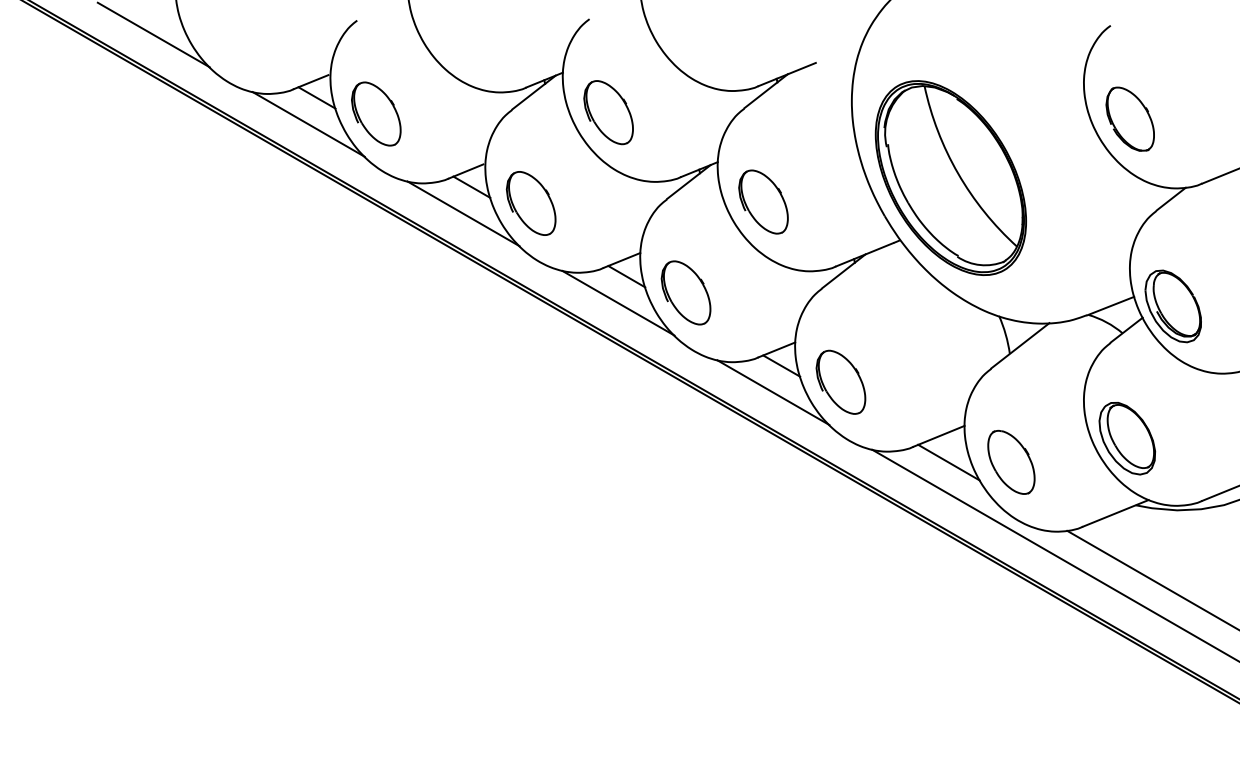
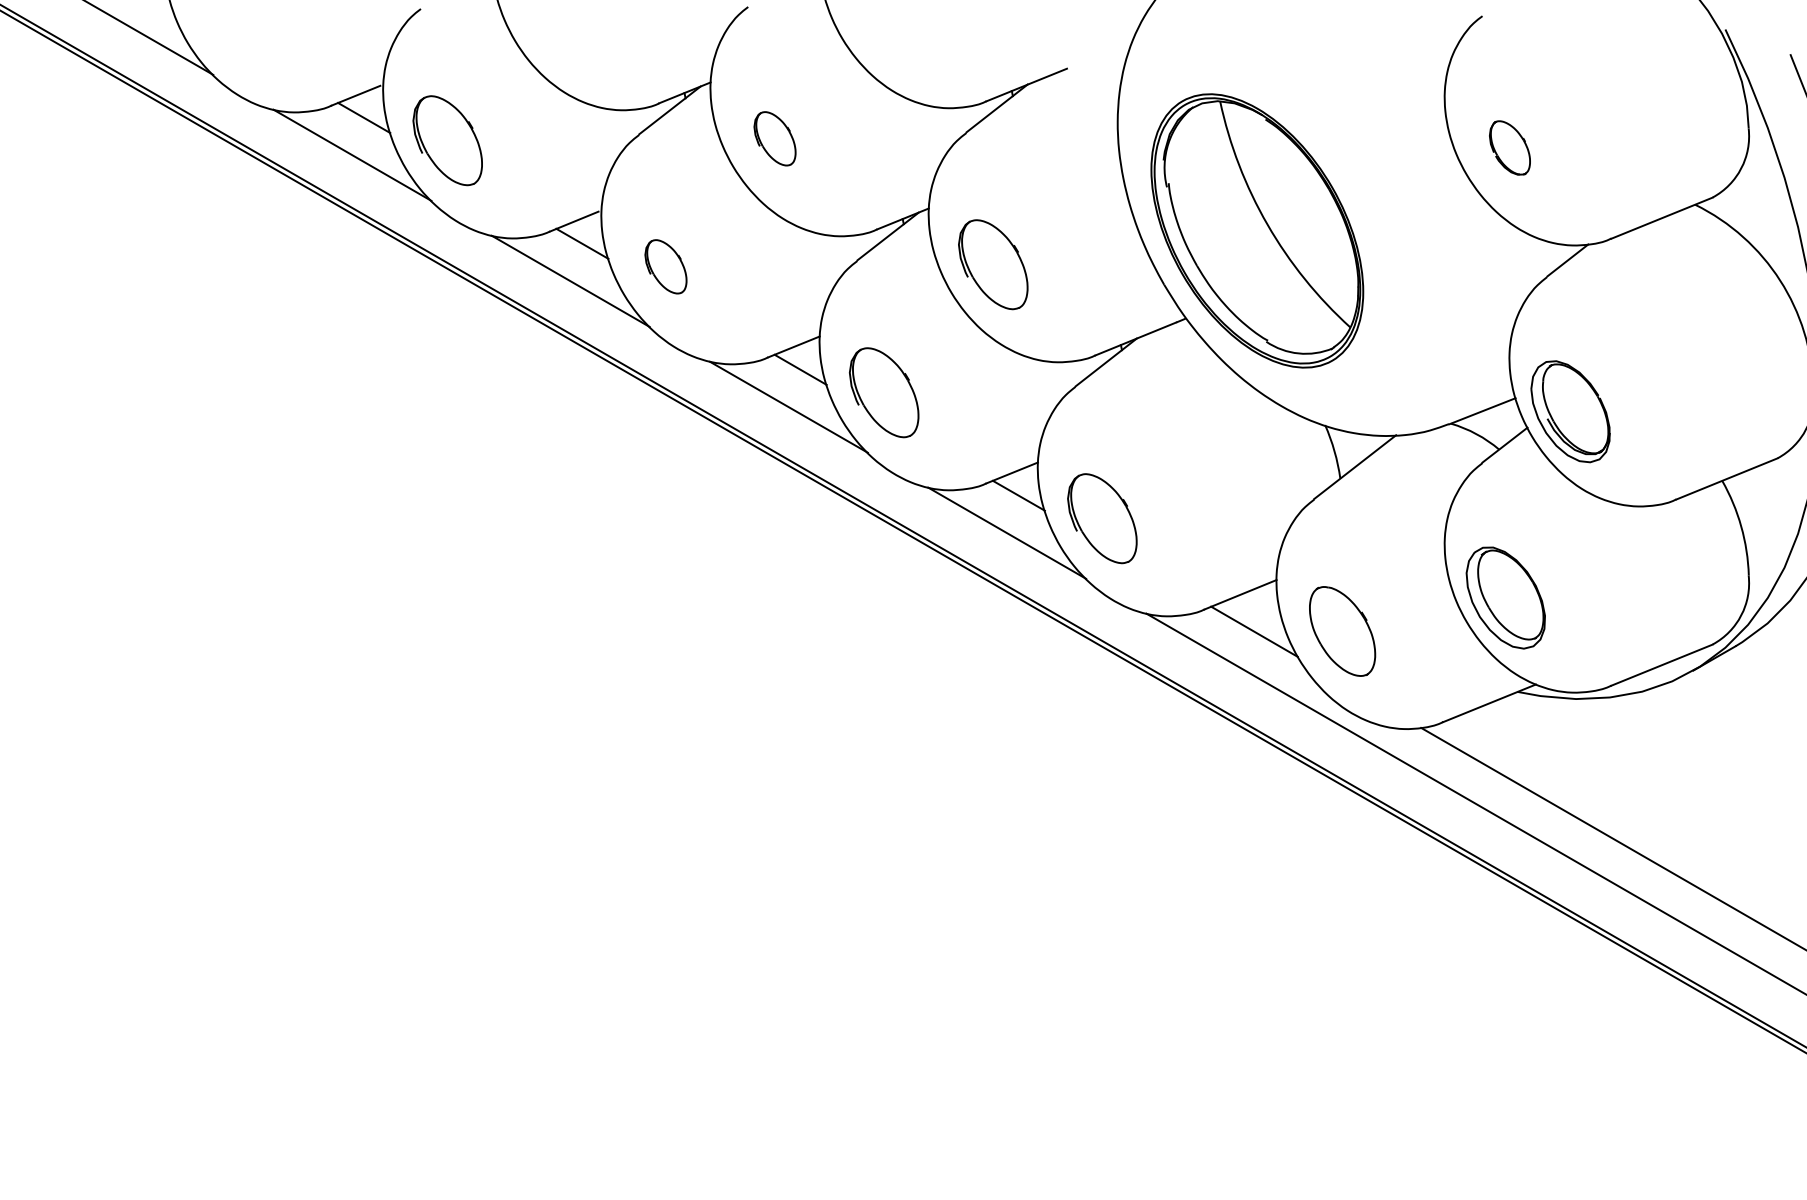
part: (608, 112) -> (774, 138), size x0.6
part: (1129, 118) -> (1509, 147), size x0.6
part: (530, 203) -> (665, 266), size x0.6

